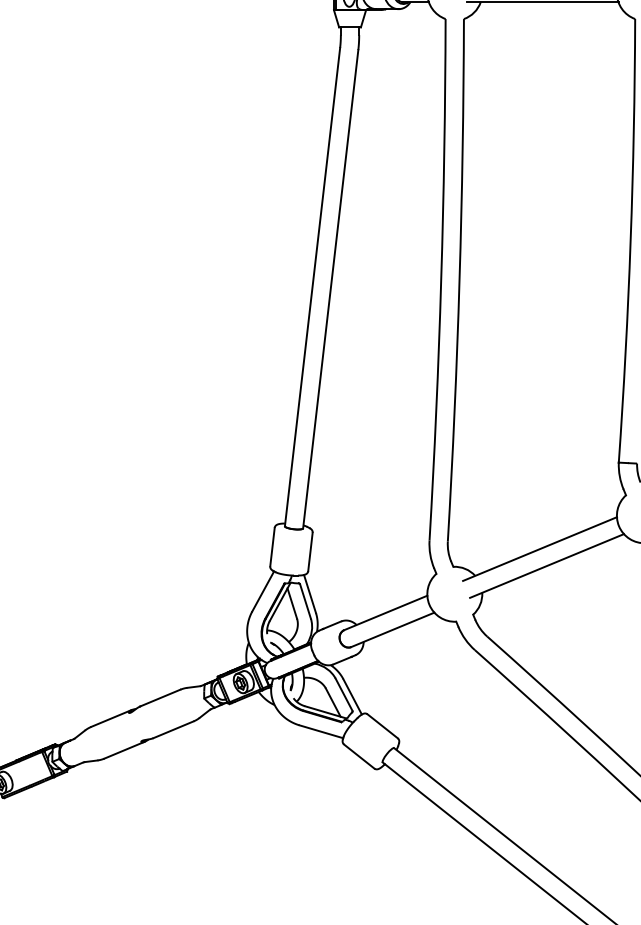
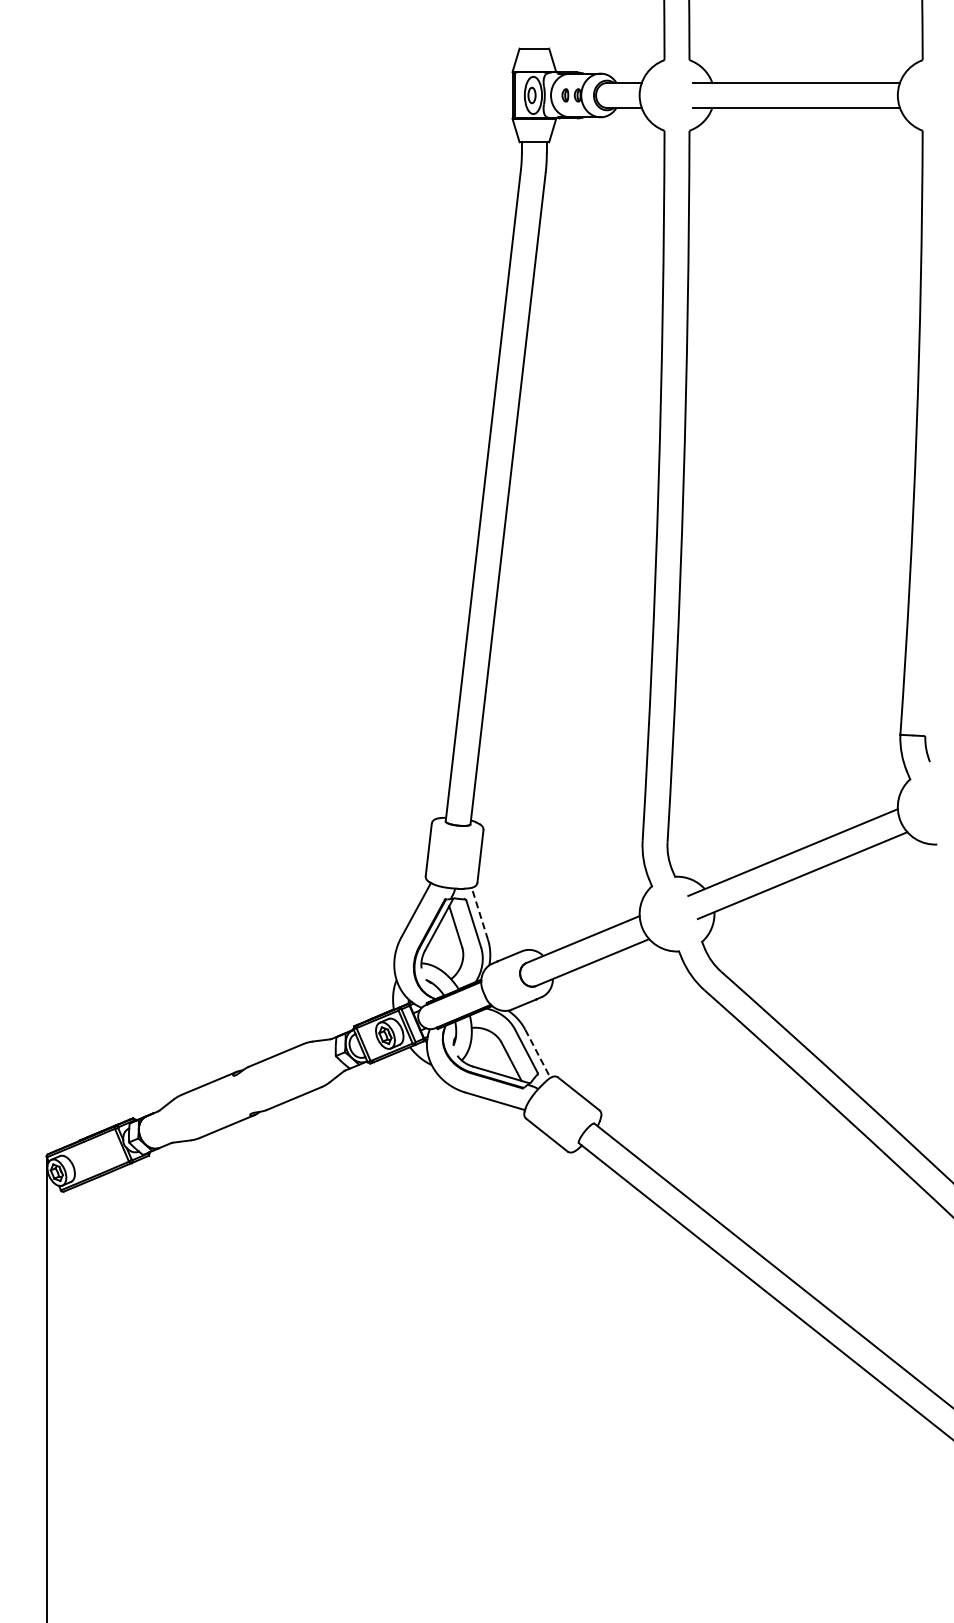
line: (309, 593) -> (479, 913), solid -> dashed
line: (353, 697) -> (538, 1054), solid -> dashed

